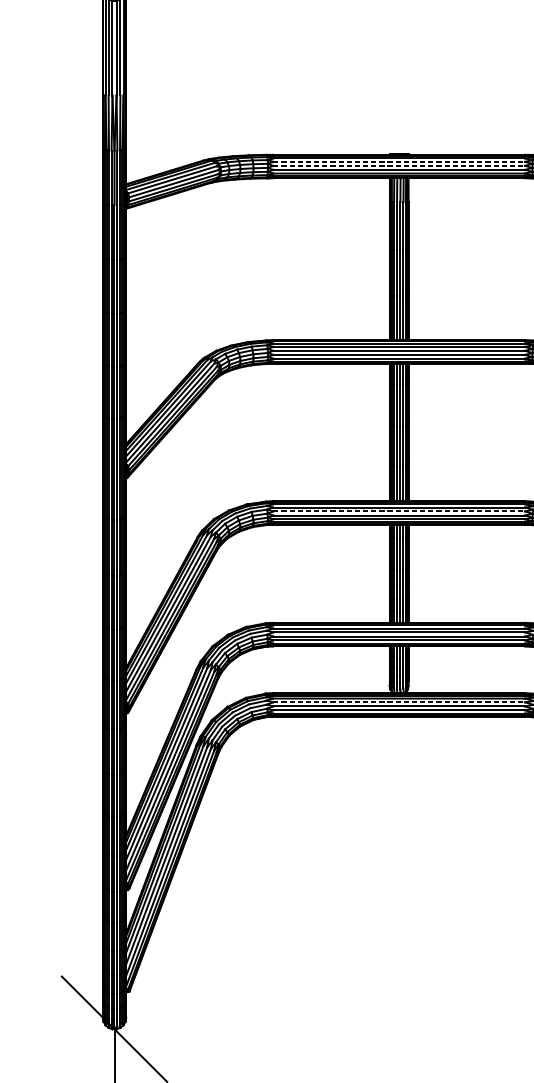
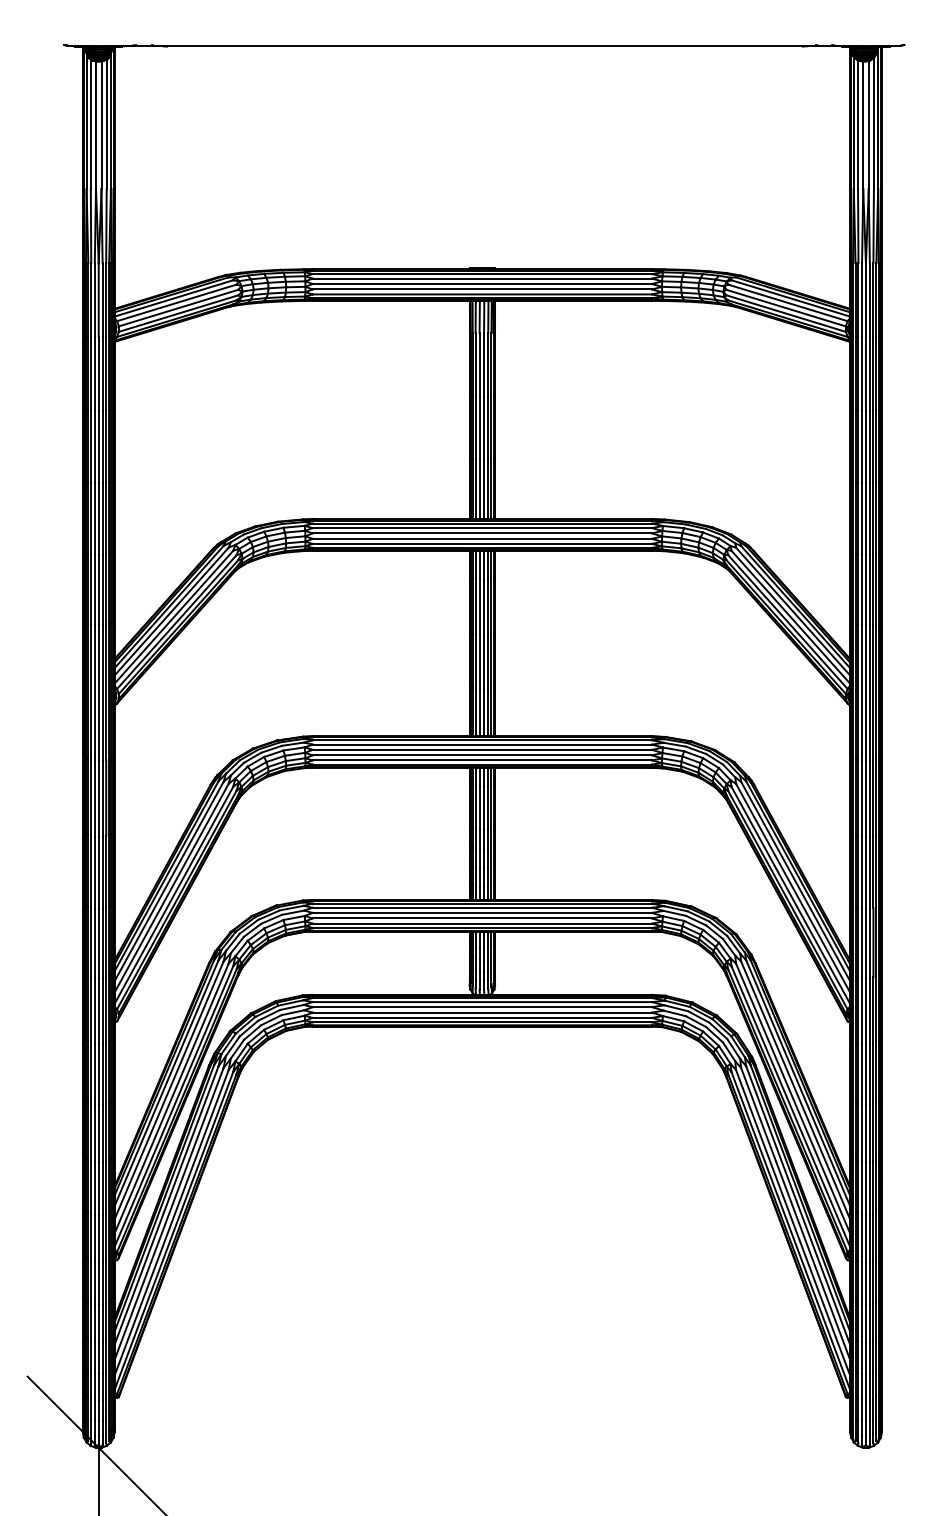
line: (399, 161) -> (482, 278), dashed -> solid
line: (399, 166) -> (482, 284), dashed -> solid
line: (399, 511) -> (482, 749), dashed -> solid
line: (399, 702) -> (482, 1007), dashed -> solid

